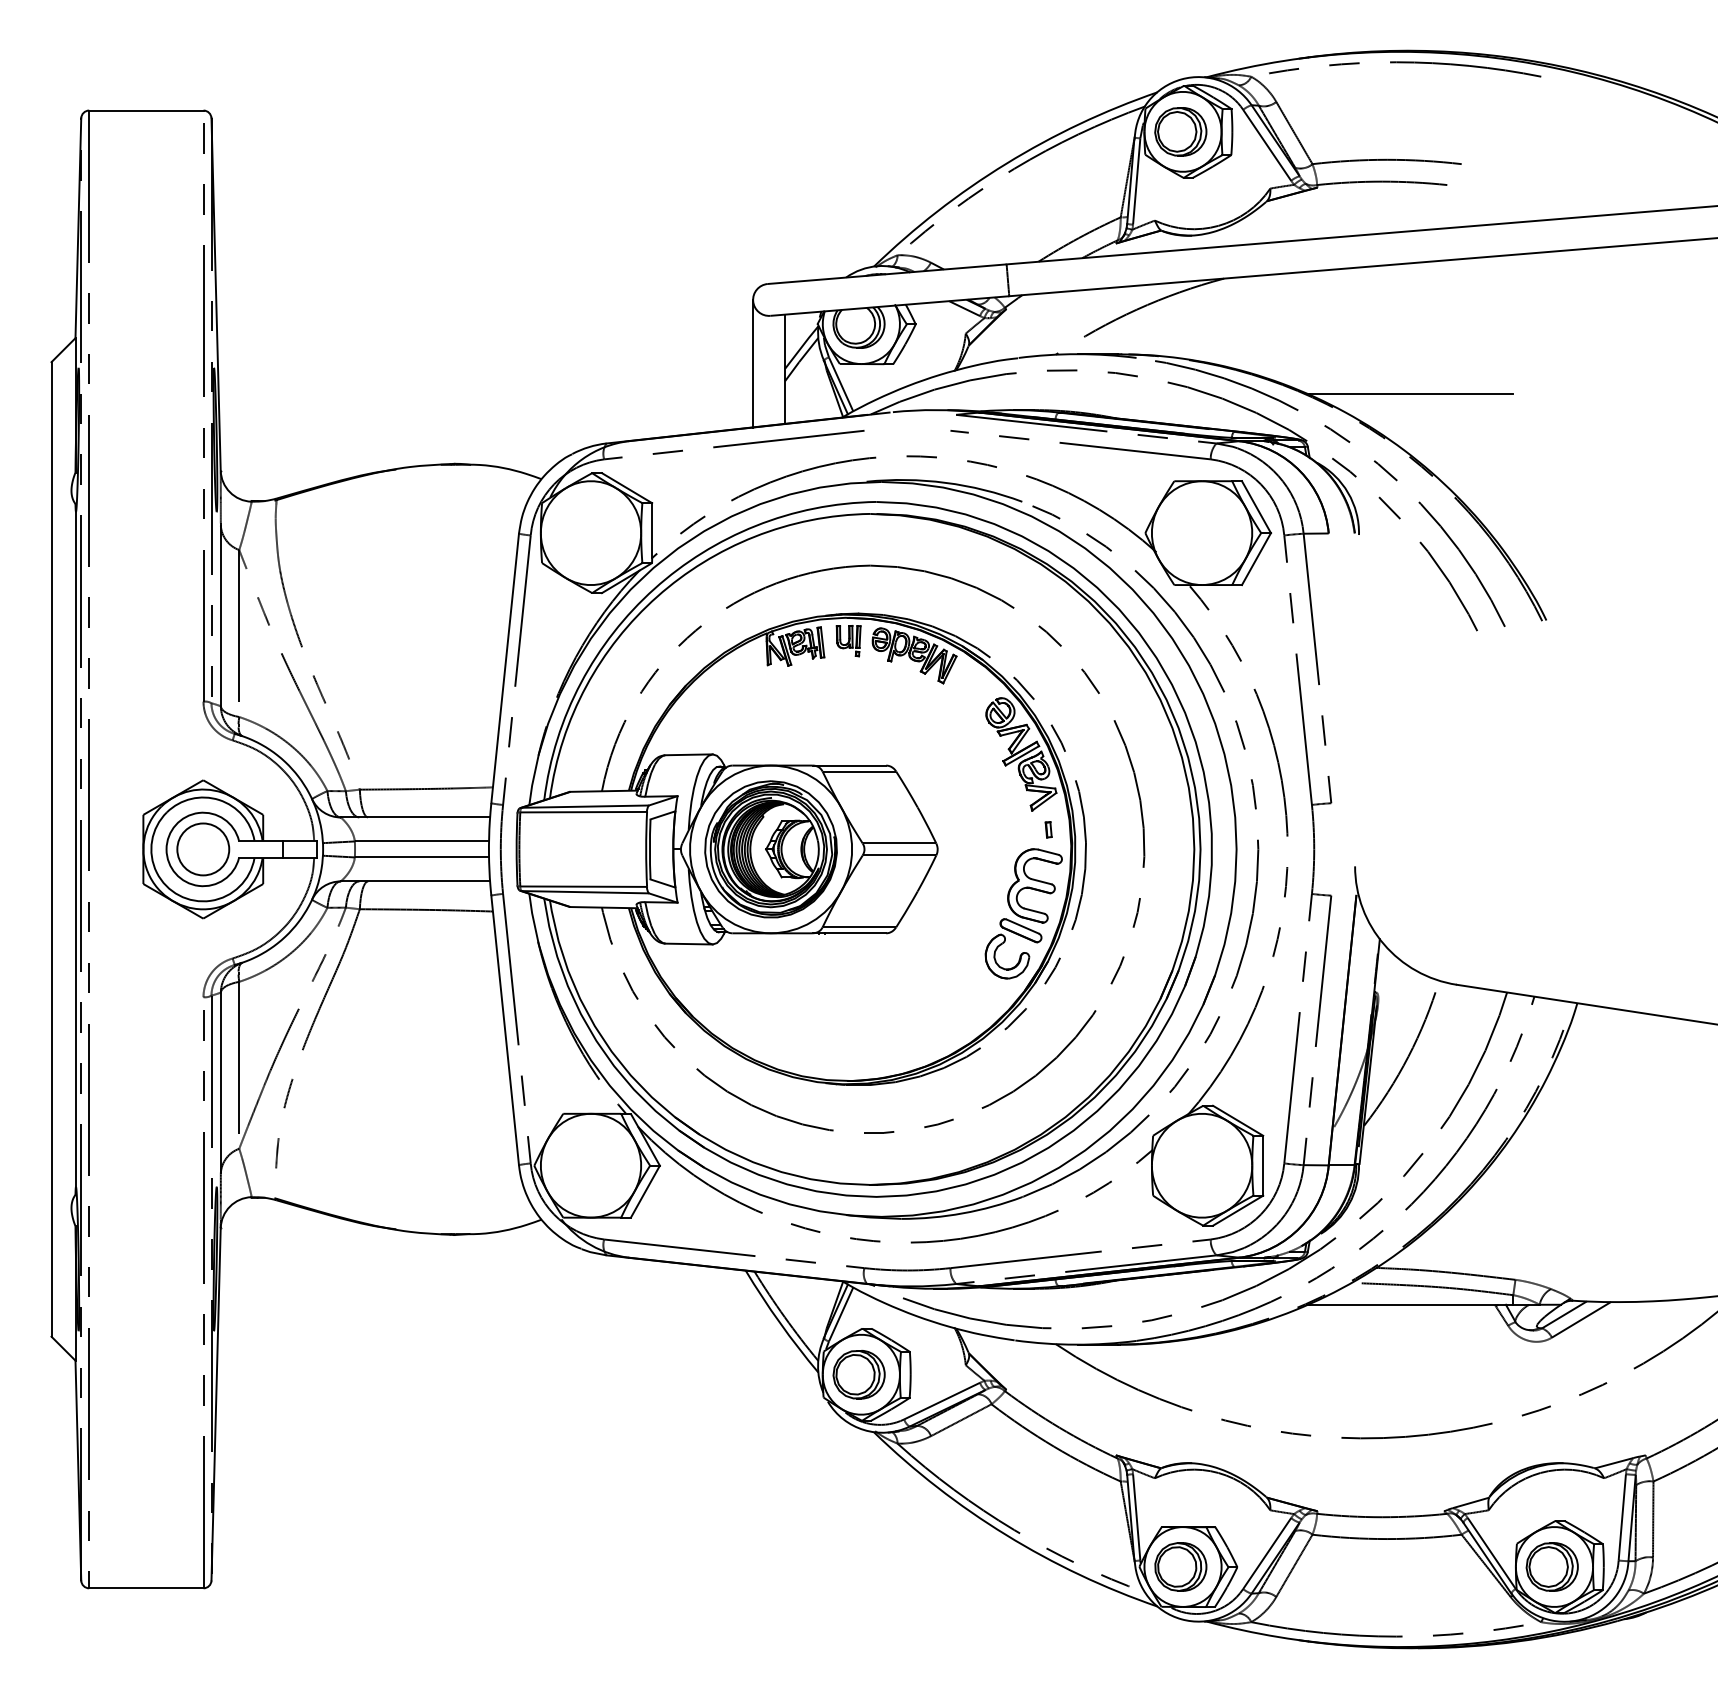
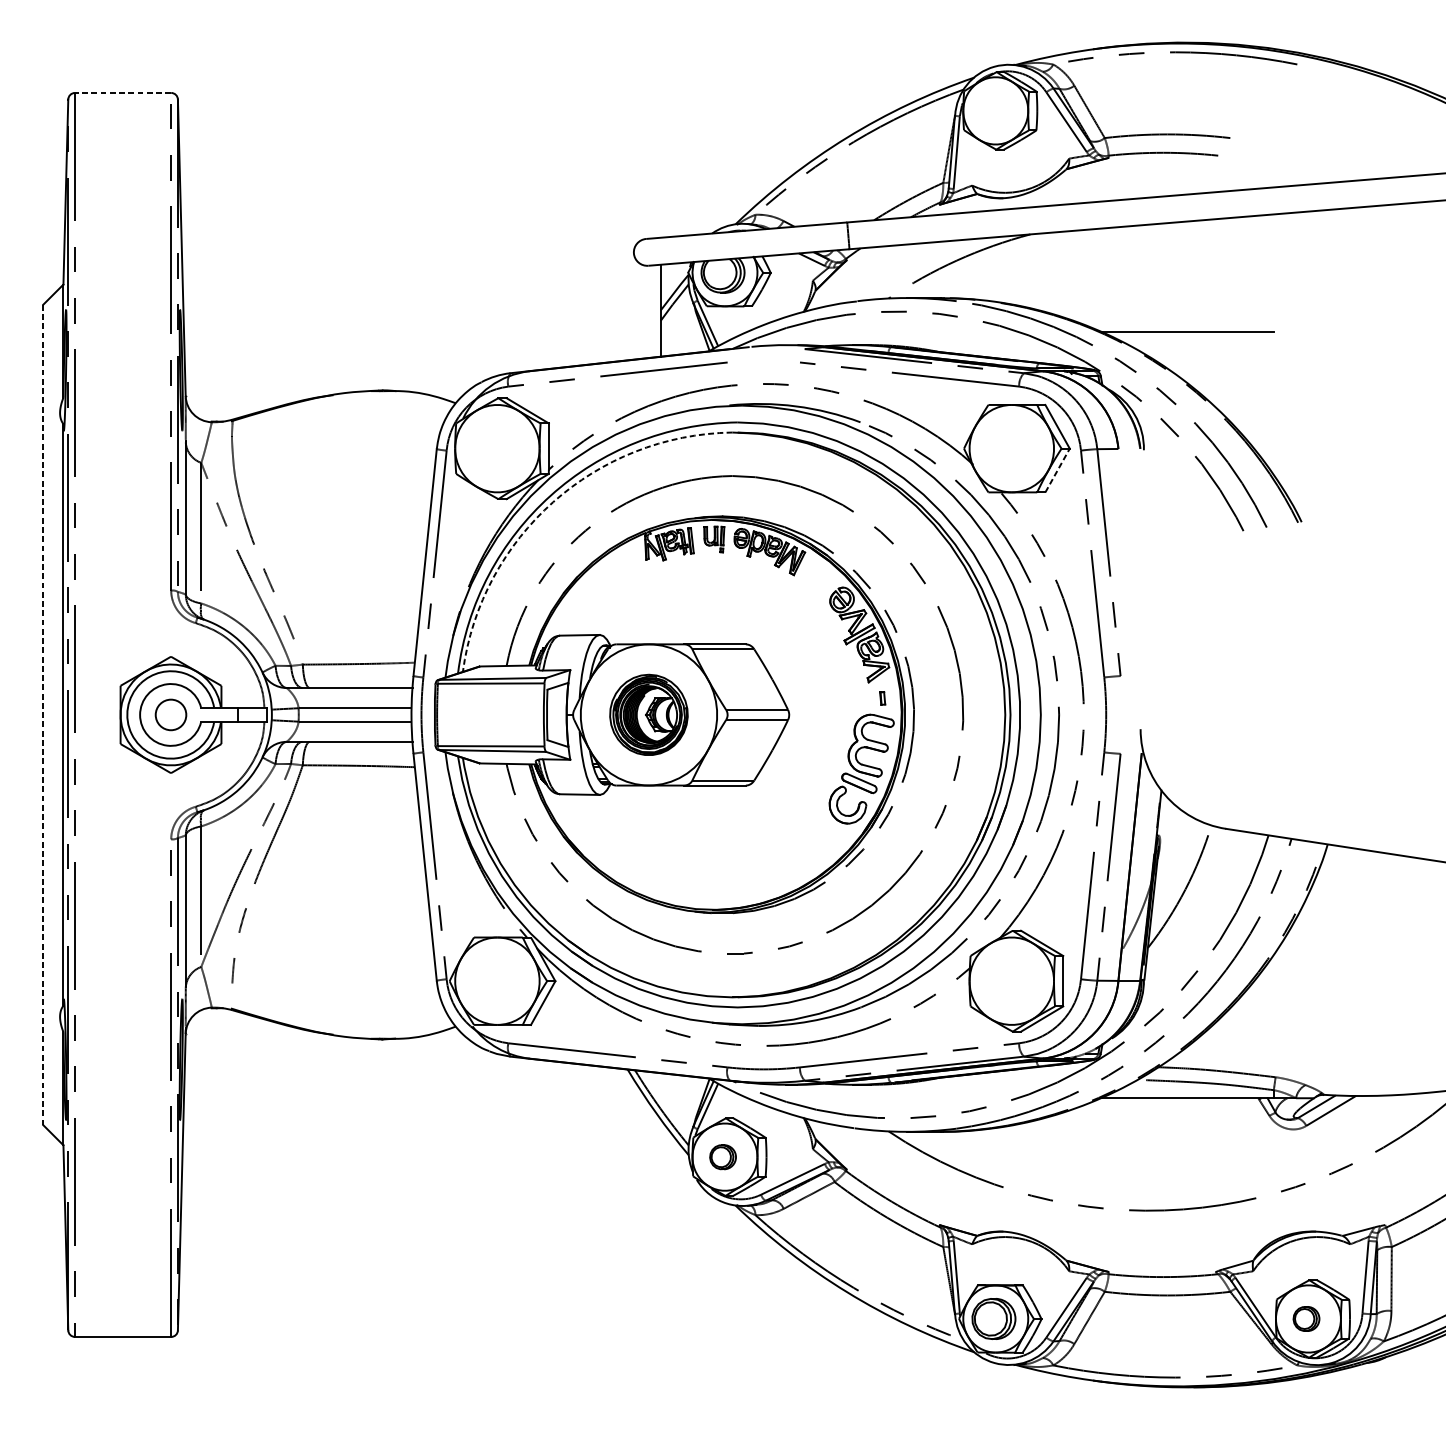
line: (145, 110) -> (122, 92), solid -> dashed
part: (1180, 131) -> (993, 110), removed
line: (753, 363) -> (634, 305), removed
line: (1256, 559) -> (1057, 470), solid -> dashed
arc: (657, 596) -> (553, 502), solid -> dashed
line: (51, 849) -> (43, 715), solid -> dashed
circle: (203, 849) -> (171, 715), size x0.7
part: (770, 849) -> (648, 715), size x0.7
part: (858, 1374) -> (722, 1156), size x0.6
part: (1551, 1566) -> (1305, 1318), size x0.6

